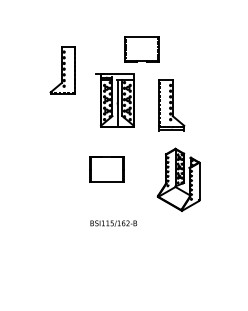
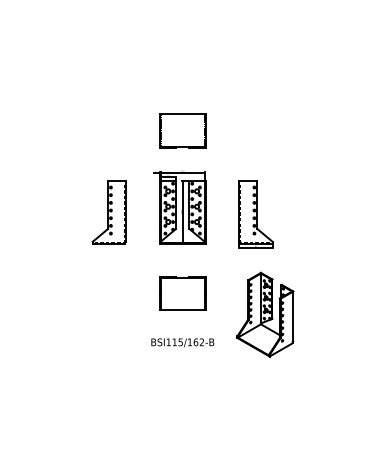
part: (141, 49) -> (182, 130), moved
part: (62, 70) -> (108, 212), moved
part: (106, 169) -> (182, 293), moved
text: (113, 223) -> (182, 342), moved

